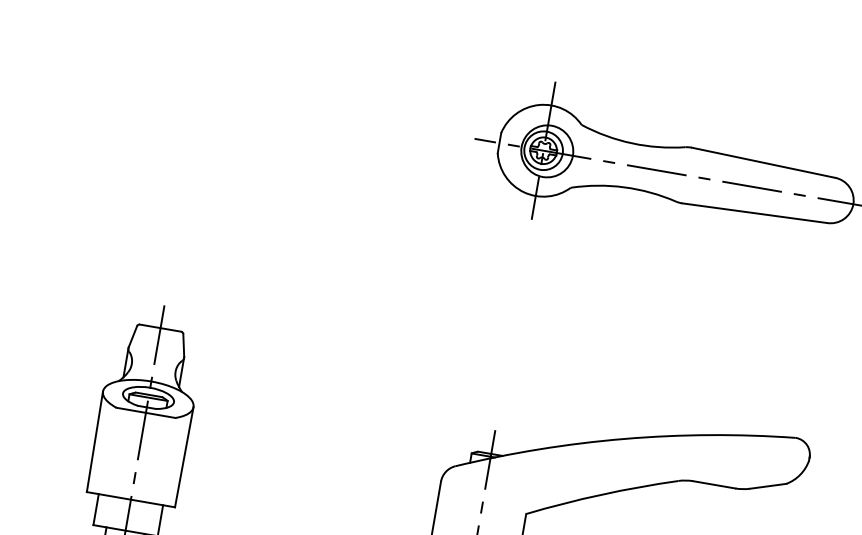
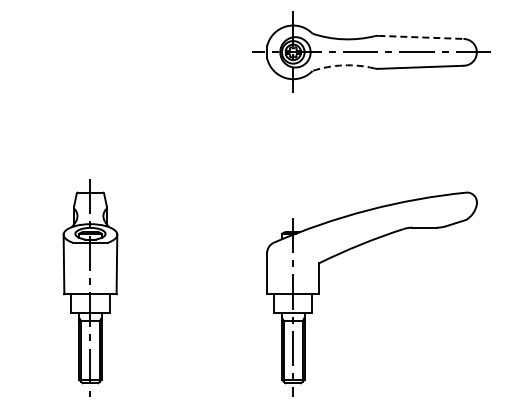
line: (762, 162) -> (420, 37), solid -> dashed
arc: (624, 187) -> (343, 65), solid -> dashed

